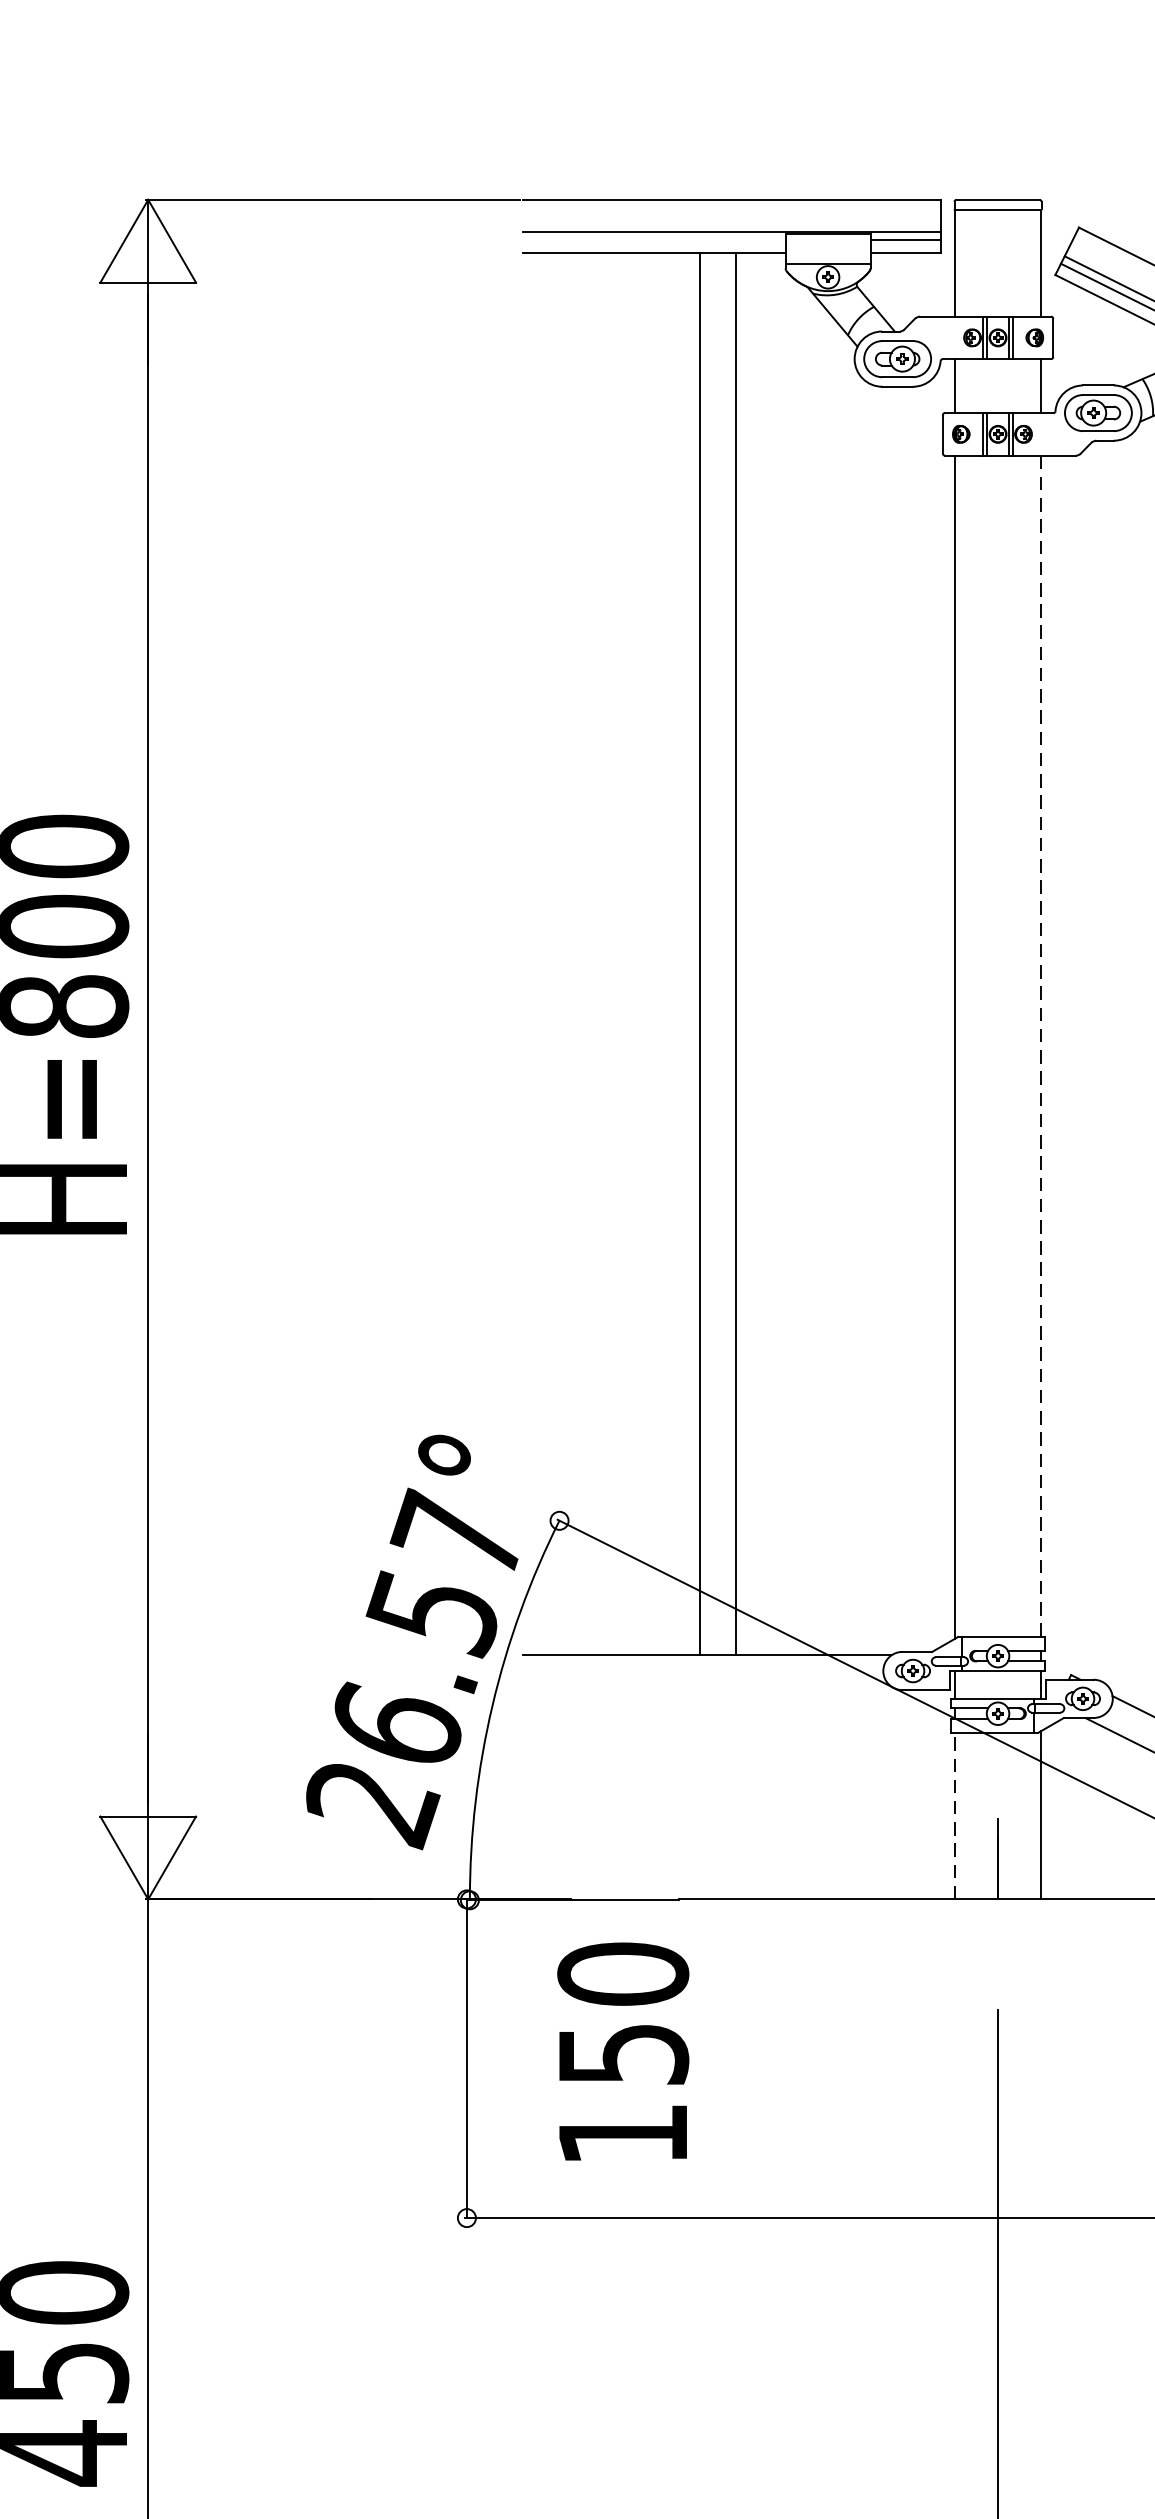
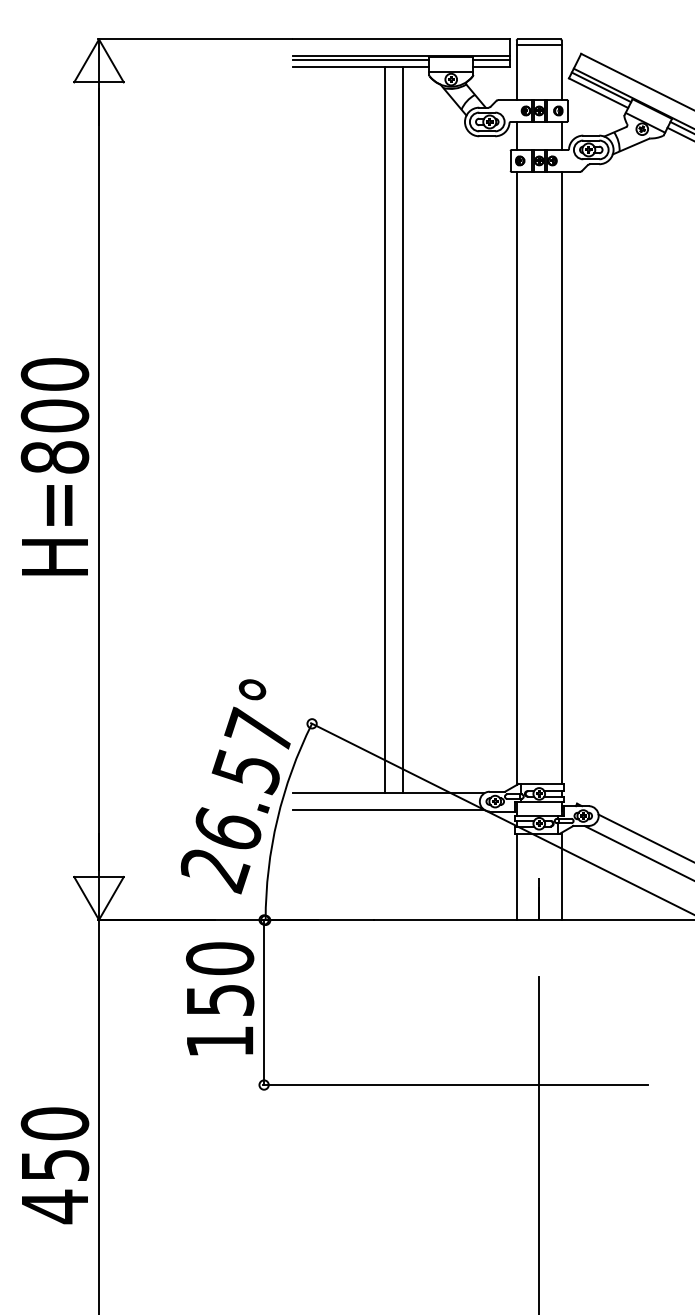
line: (652, 240) -> (360, 60), added
line: (1040, 1047) -> (561, 478), dashed -> solid
line: (707, 1686) -> (388, 809), added
line: (956, 1815) -> (517, 876), dashed -> solid
text: (624, 2051) -> (220, 998), moved

